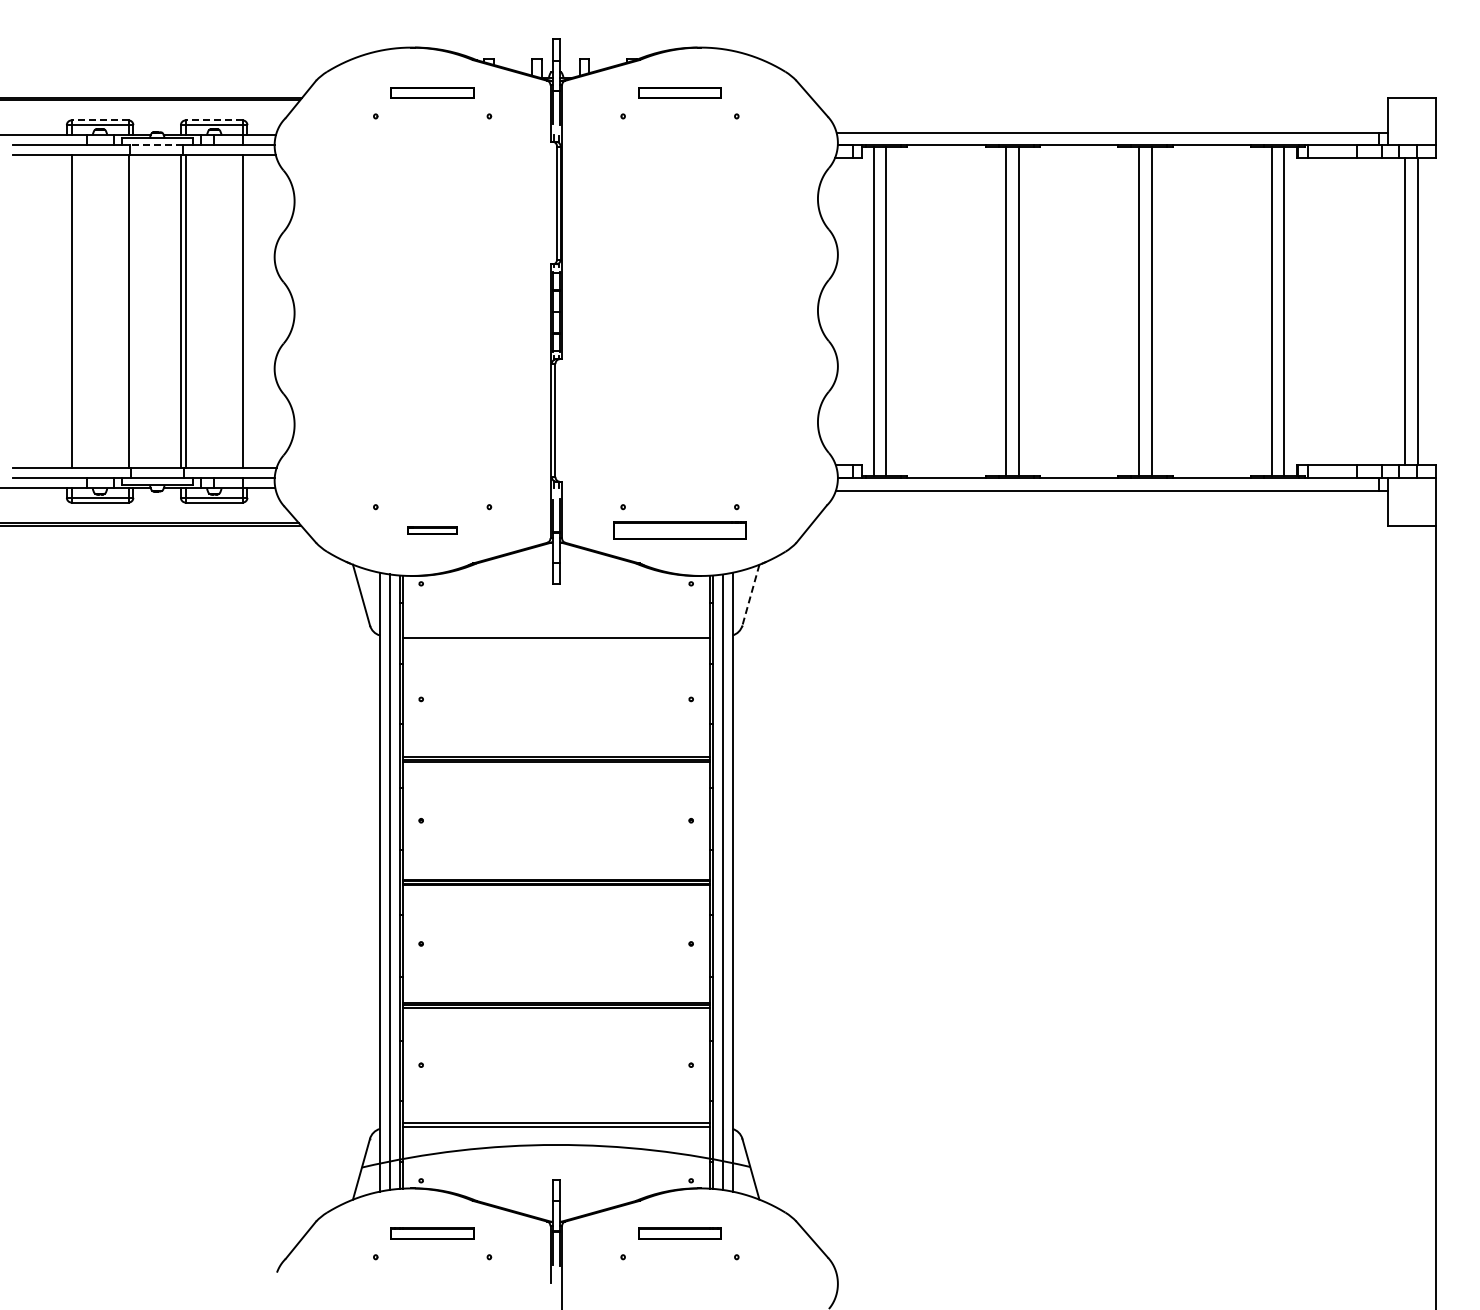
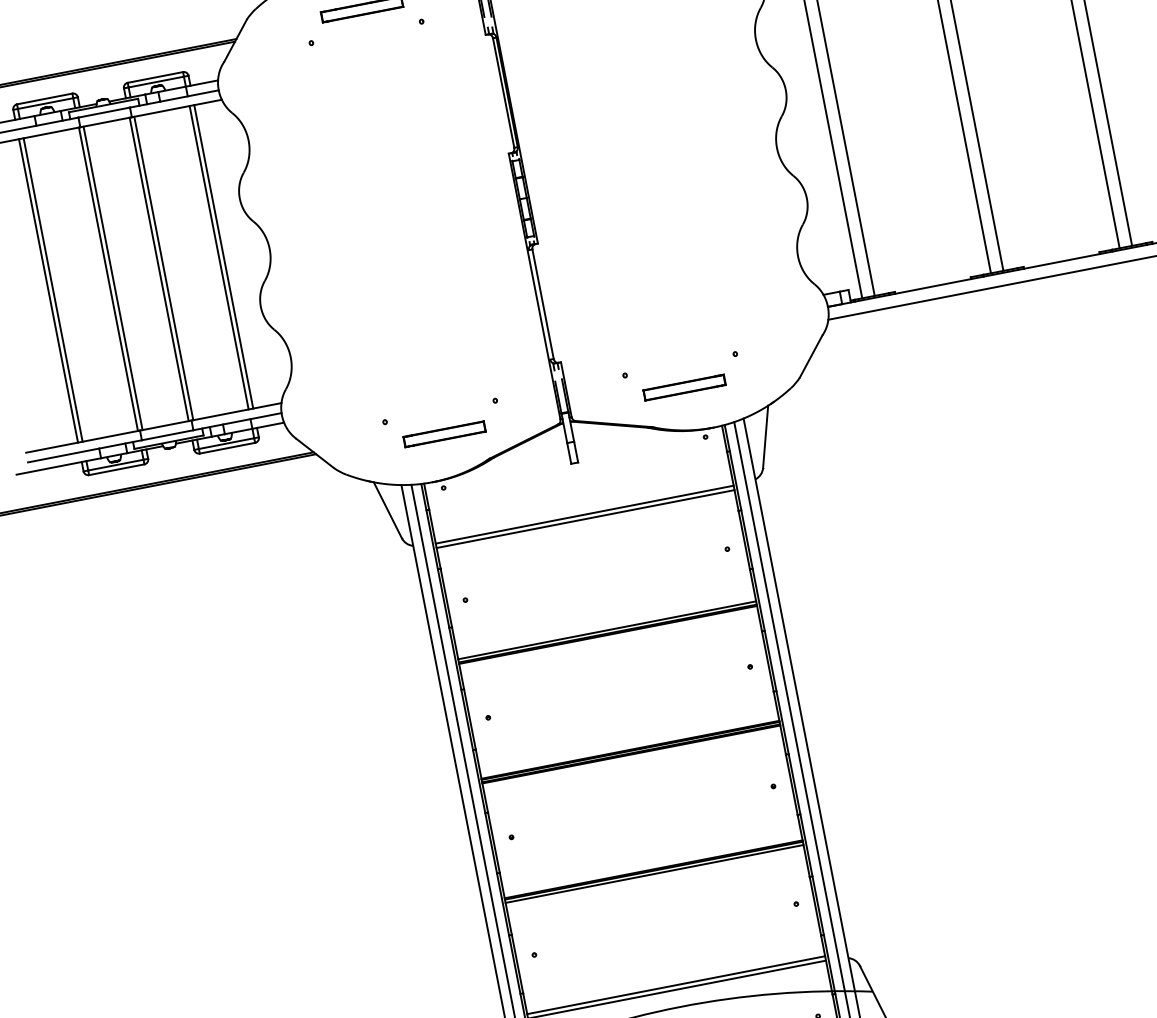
line: (100, 120) -> (45, 98), dashed -> solid
line: (214, 120) -> (155, 77), dashed -> solid
line: (156, 145) -> (104, 112), dashed -> solid
line: (66, 311) -> (48, 290), added
line: (133, 311) -> (113, 278), added
line: (247, 311) -> (223, 256), added
part: (432, 530) -> (444, 434), size x1.67
part: (679, 530) -> (684, 387), size x0.62
line: (750, 595) -> (765, 437), dashed -> solid
line: (555, 642) -> (584, 519), added

